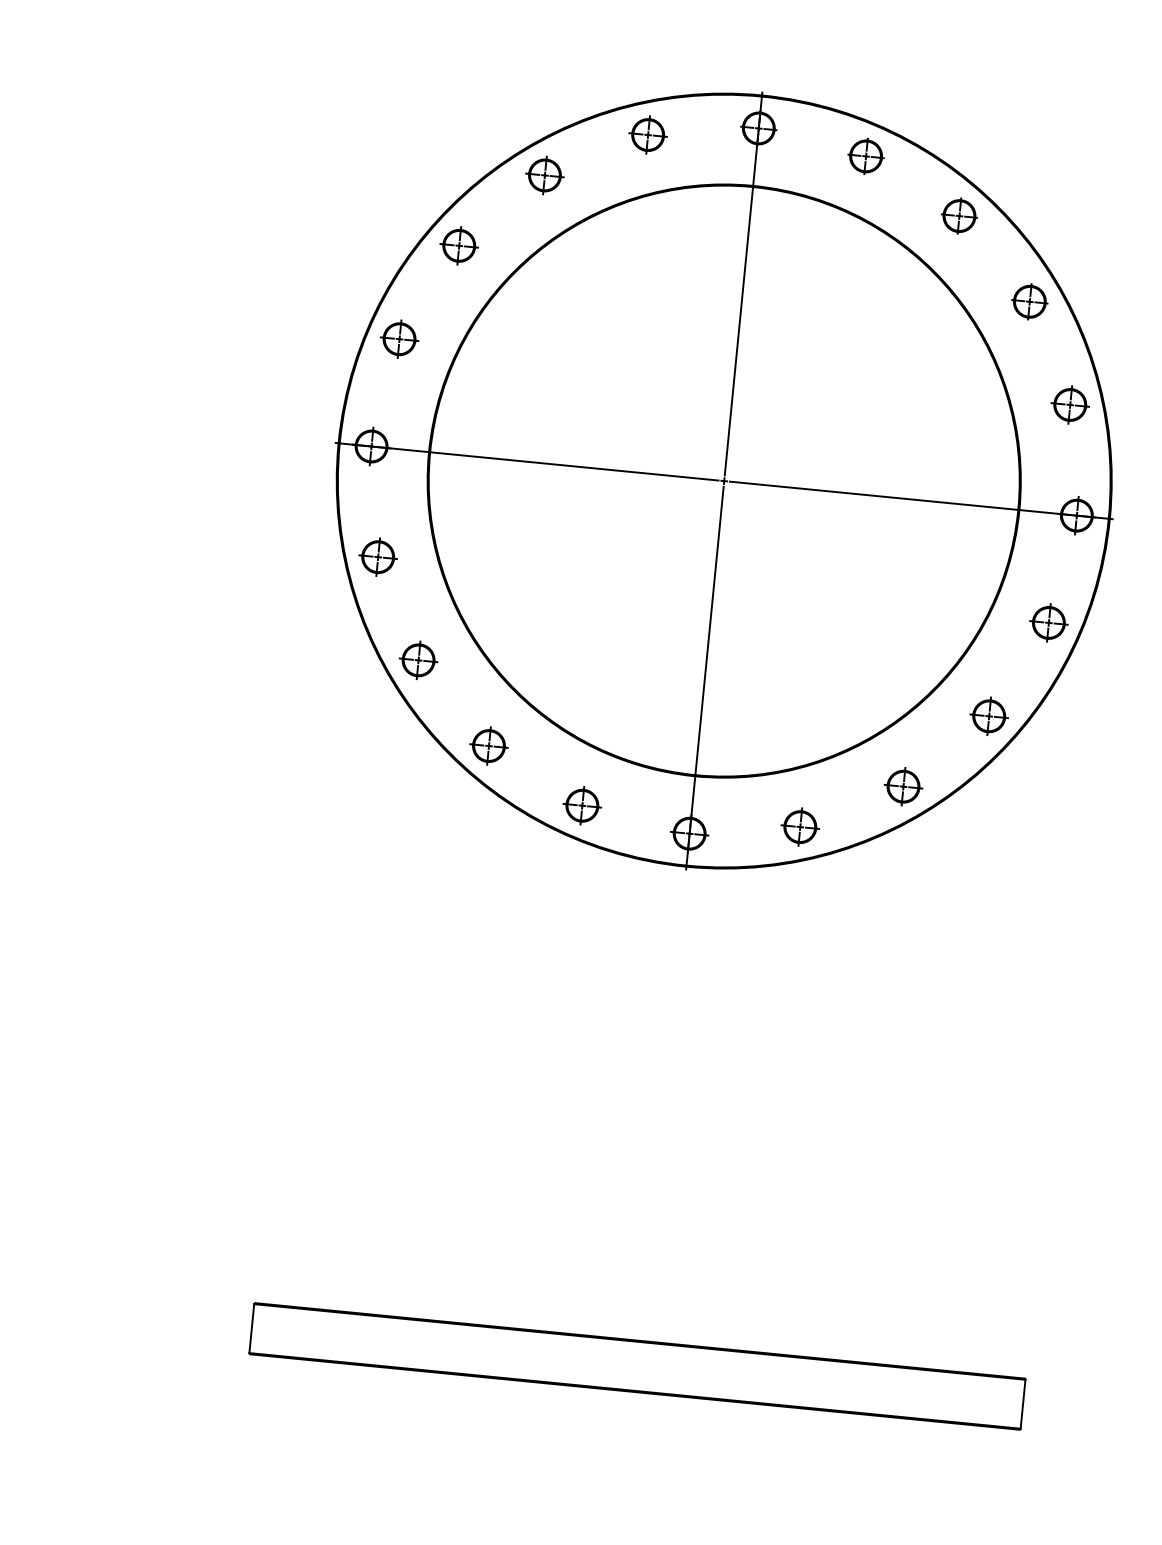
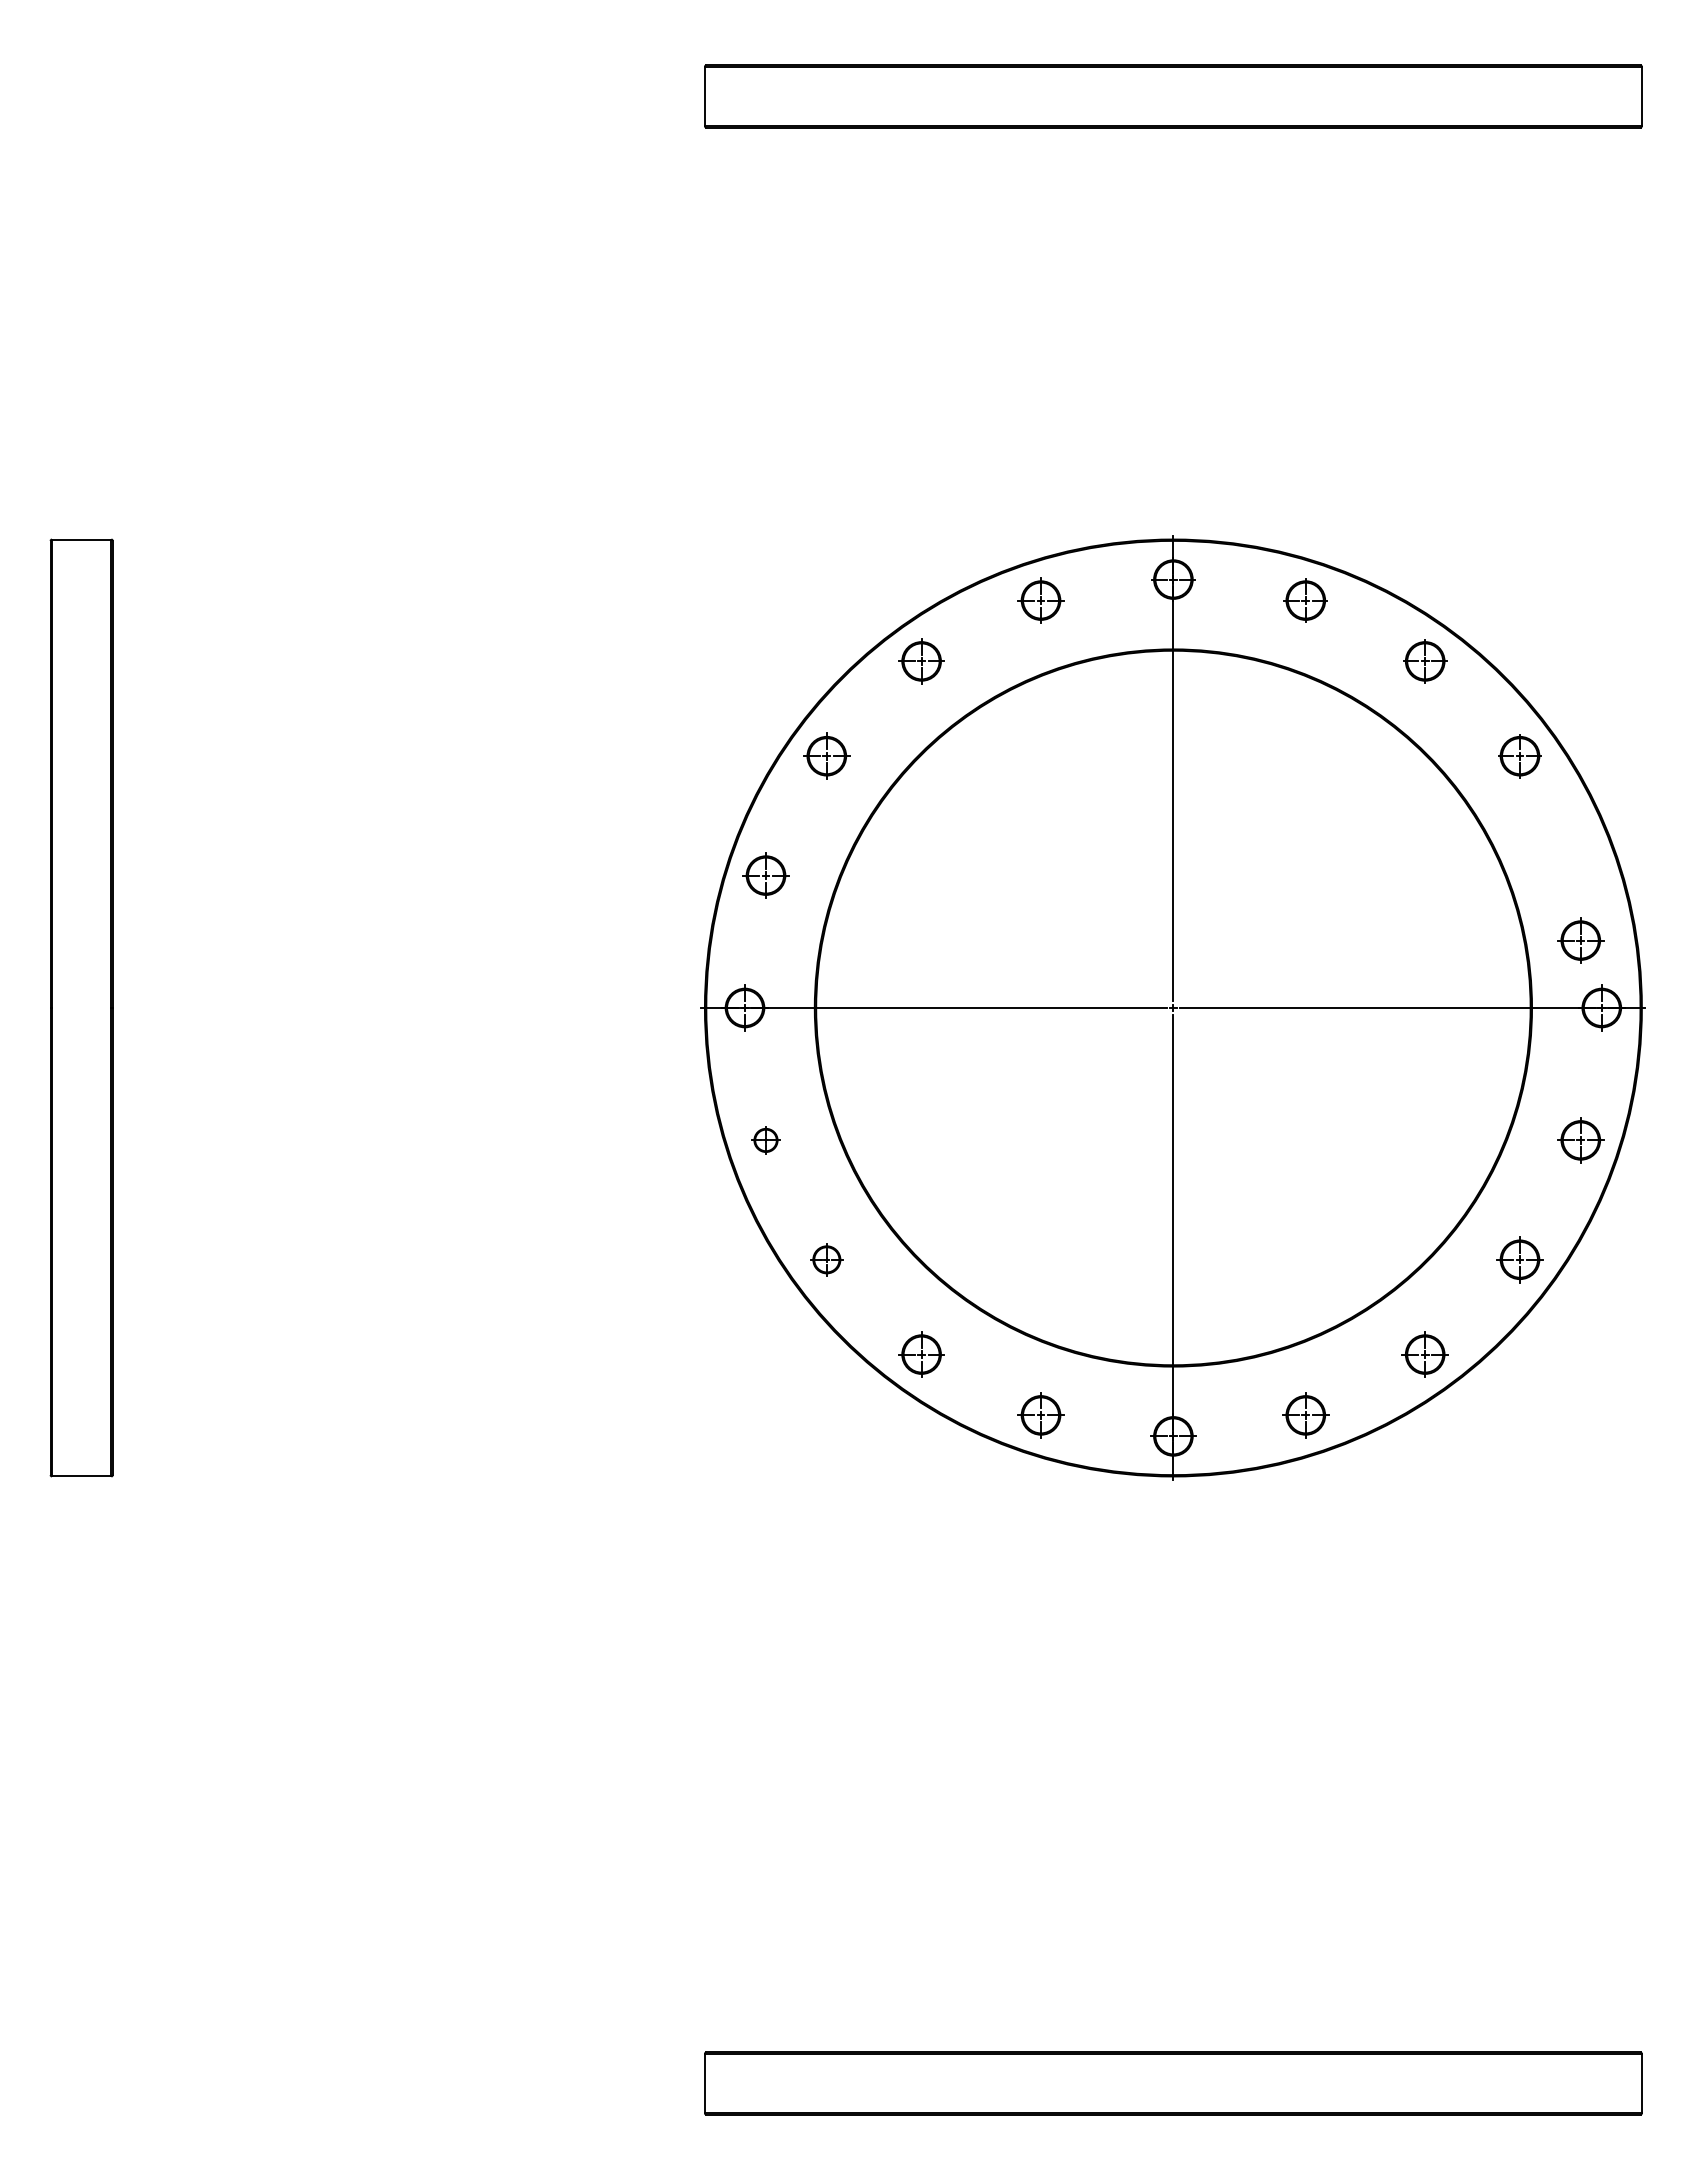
part: (1070, 404) -> (1580, 940), moved
part: (377, 557) -> (765, 1140), size x0.6
part: (418, 660) -> (826, 1259), size x0.7

